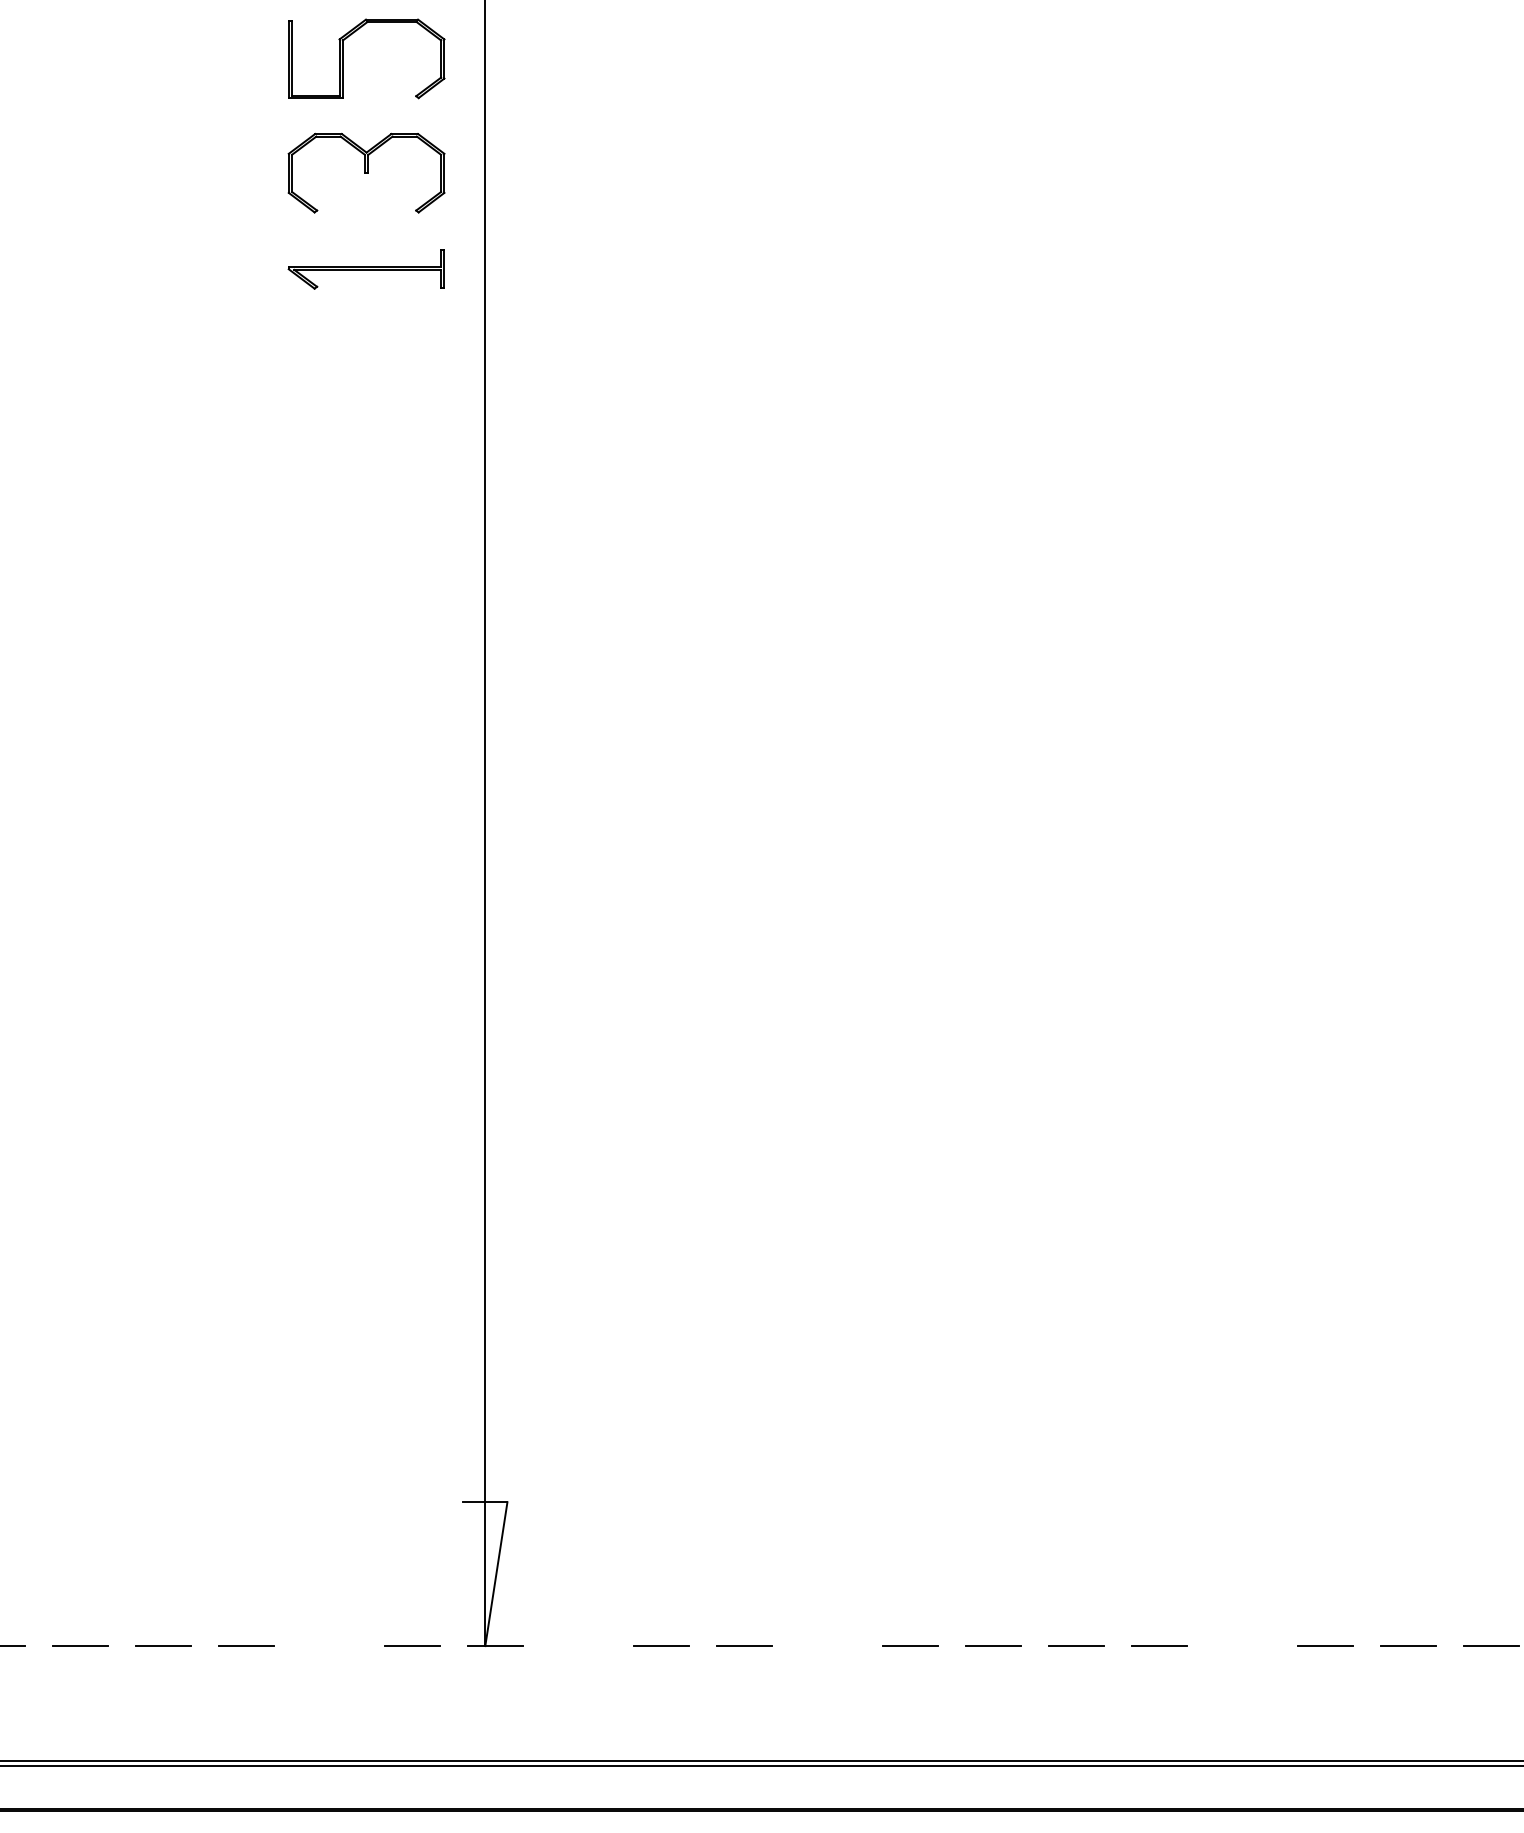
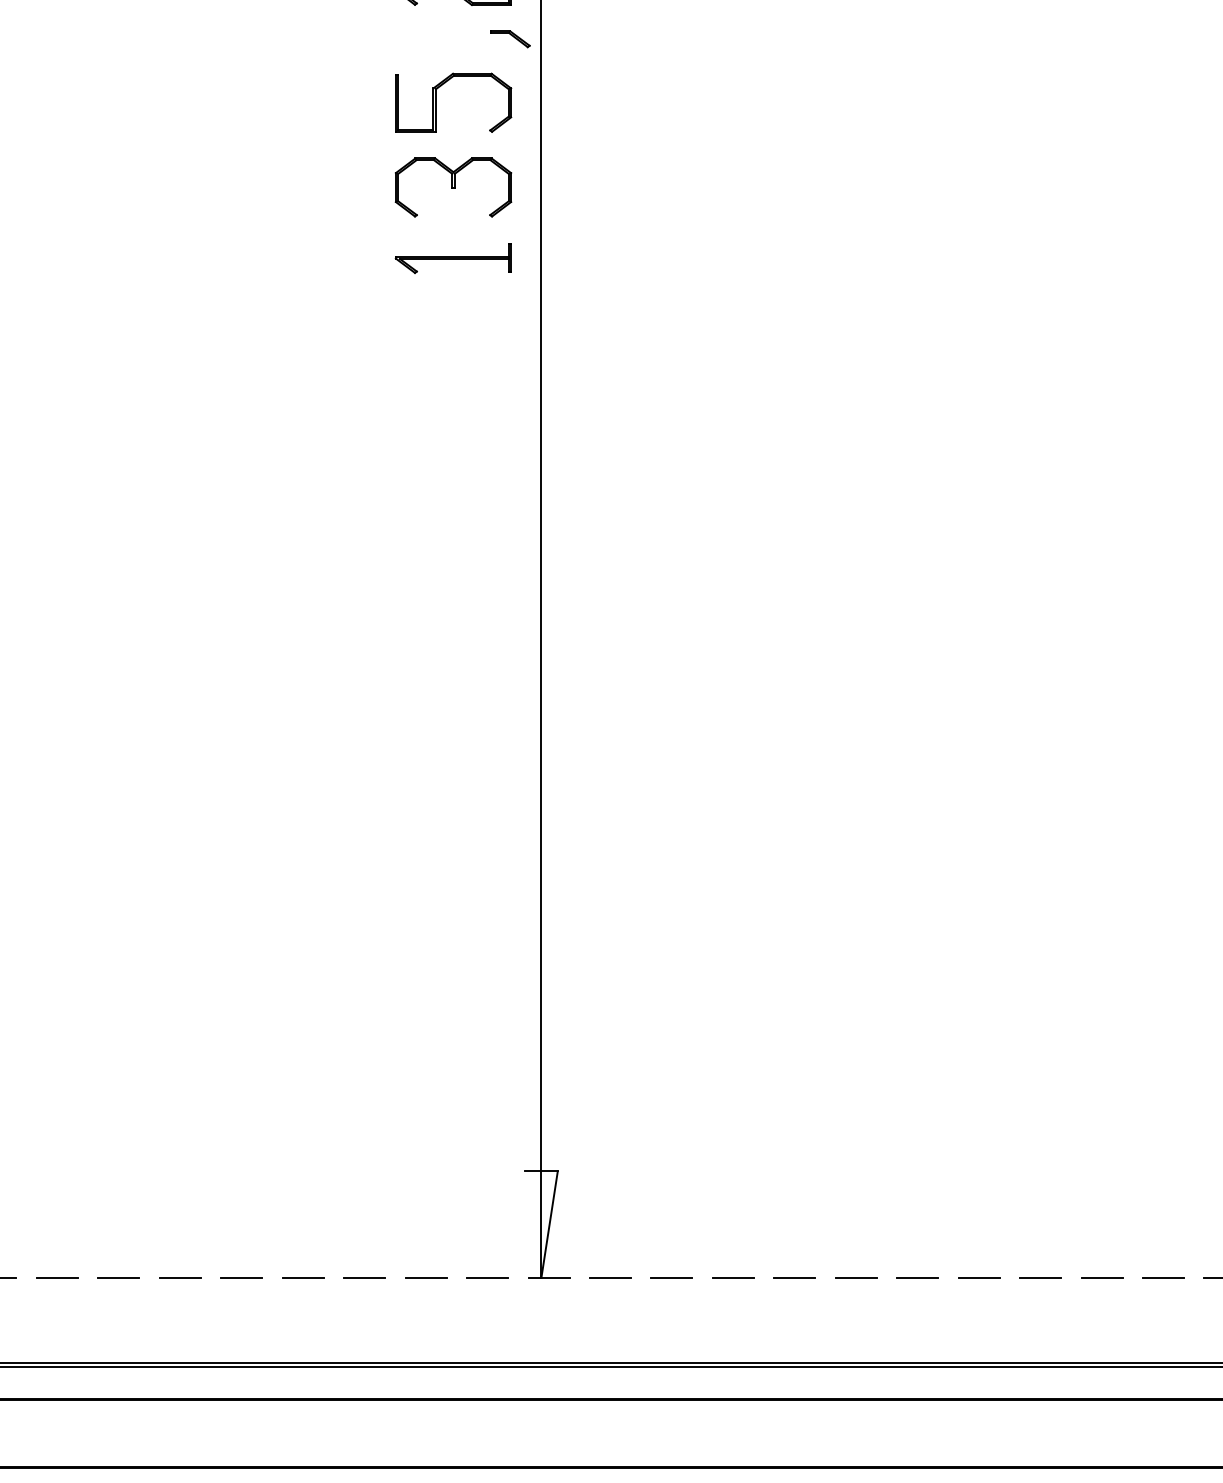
line: (328, 1645) -> (425, 1277), added
line: (577, 1645) -> (609, 1277), added
line: (827, 1645) -> (794, 1277), added
line: (1241, 1645) -> (1101, 1277), added

